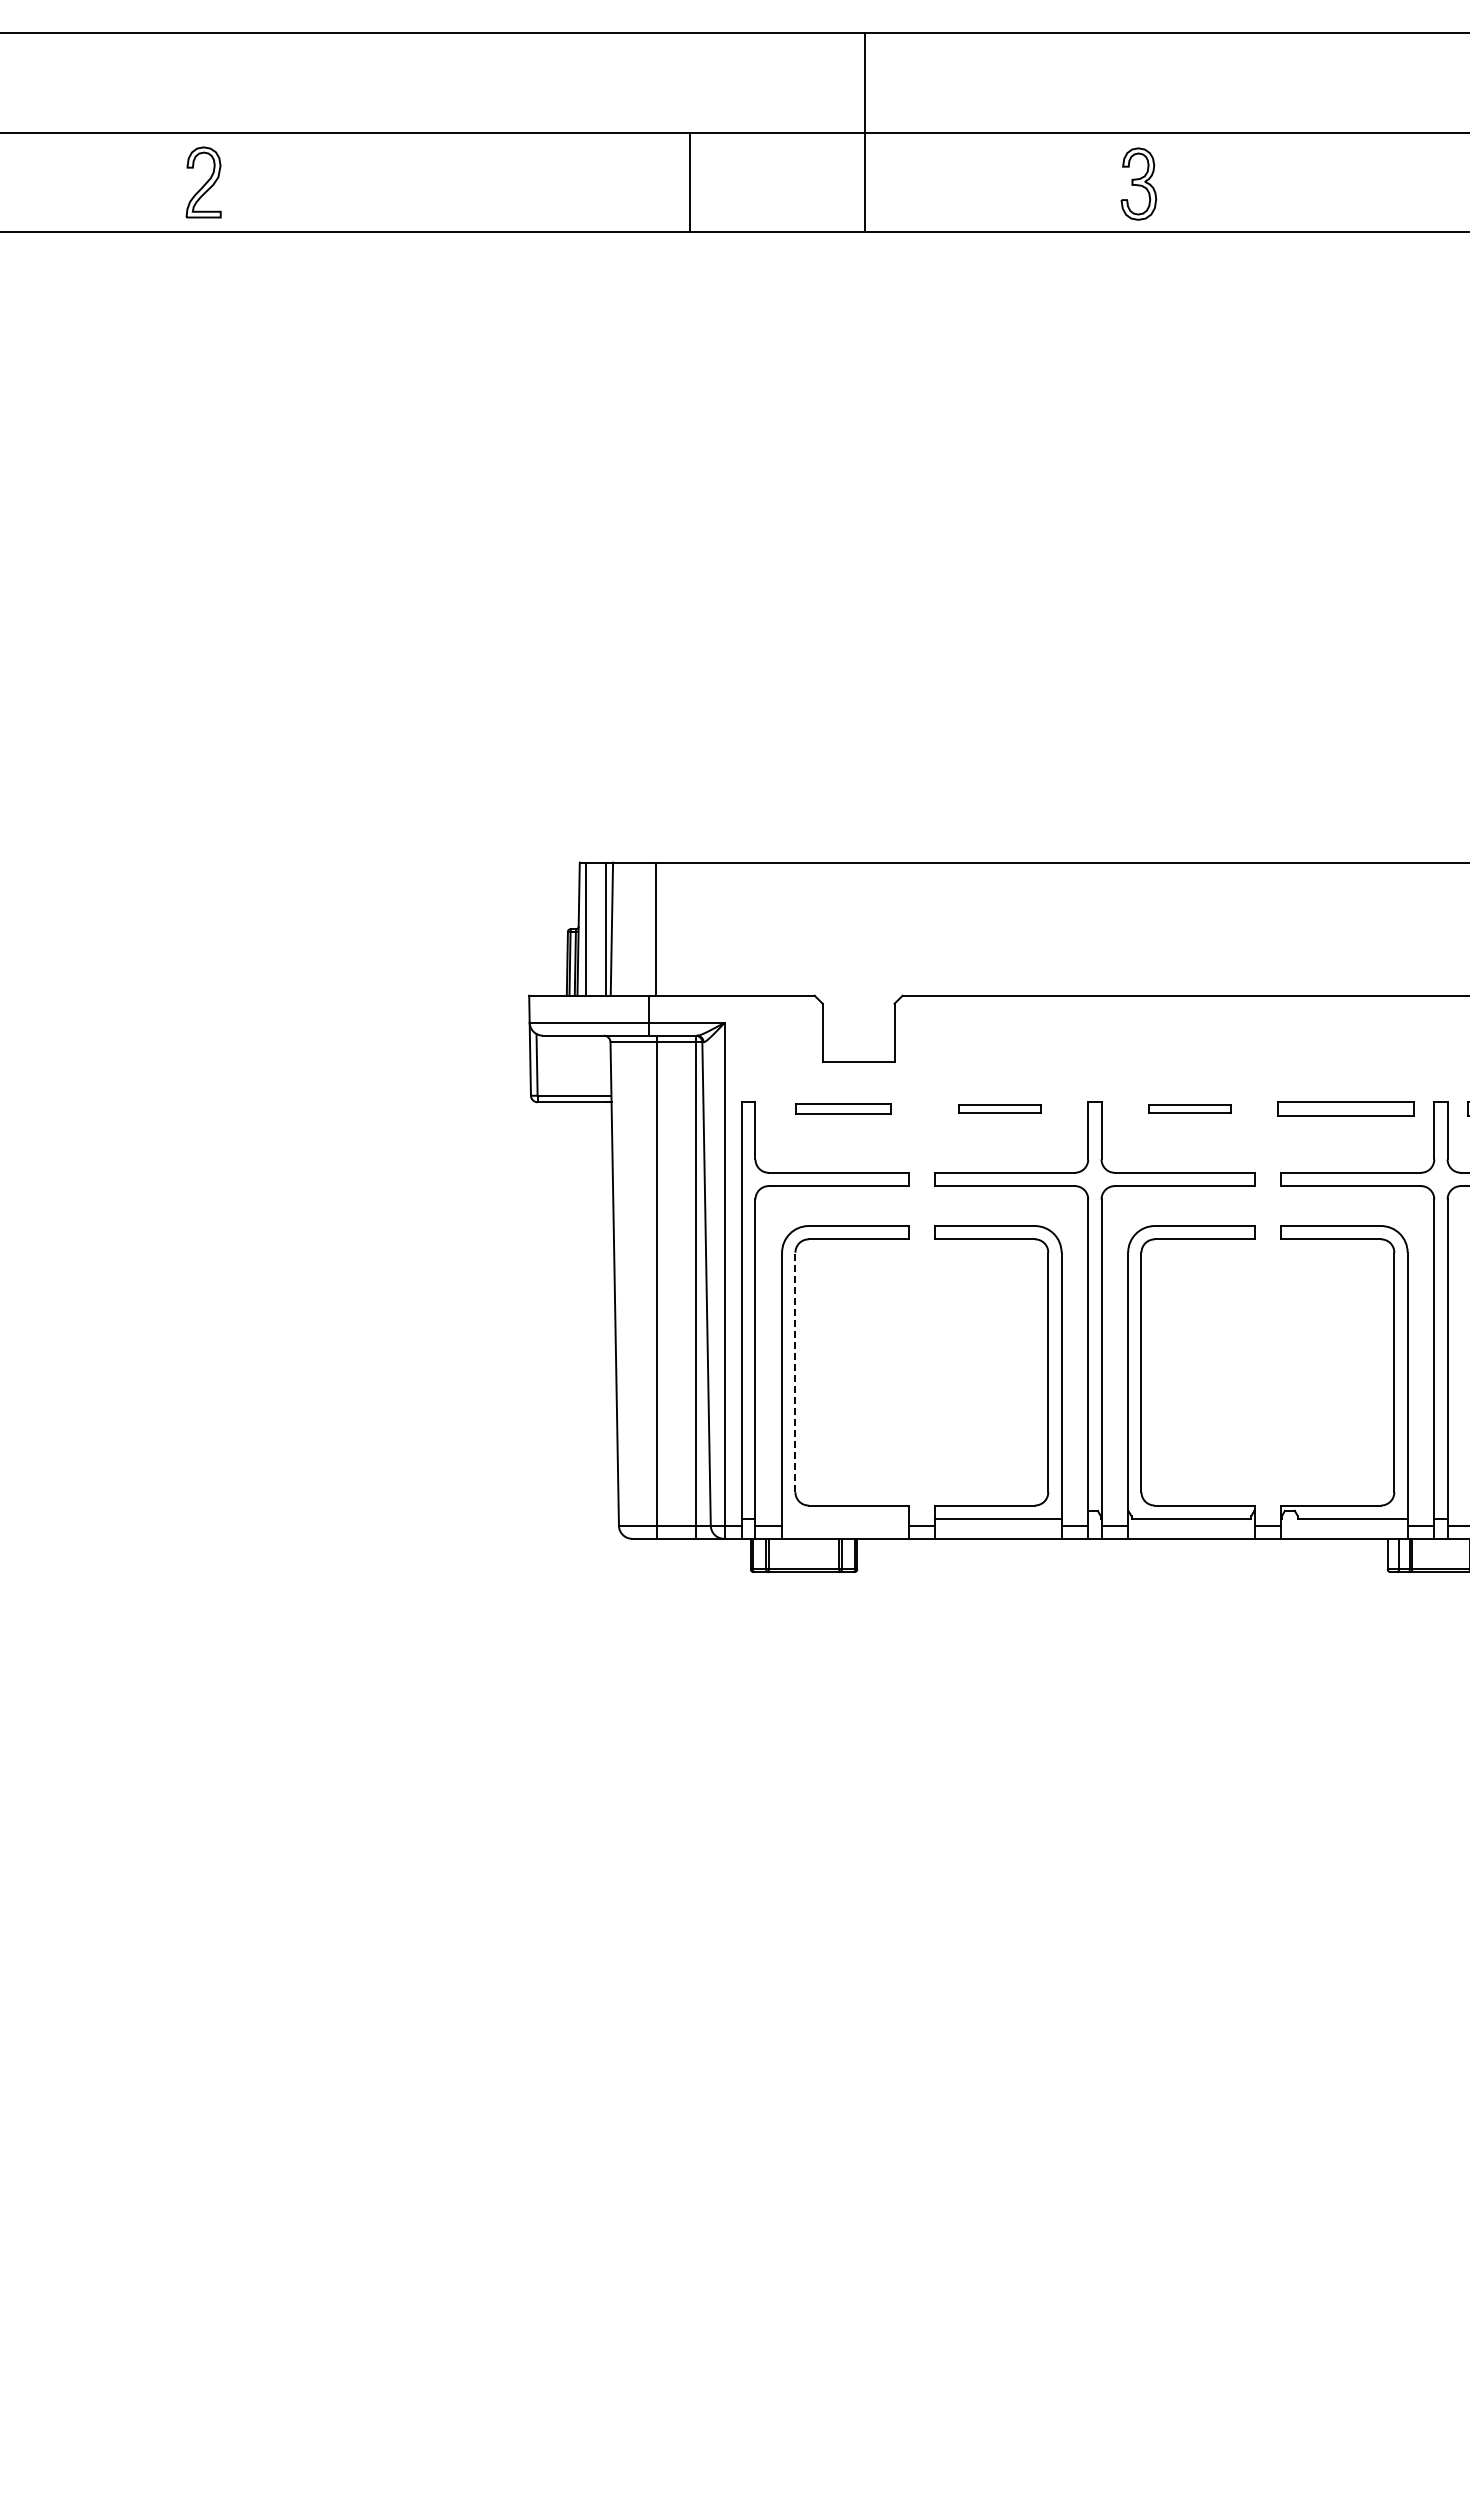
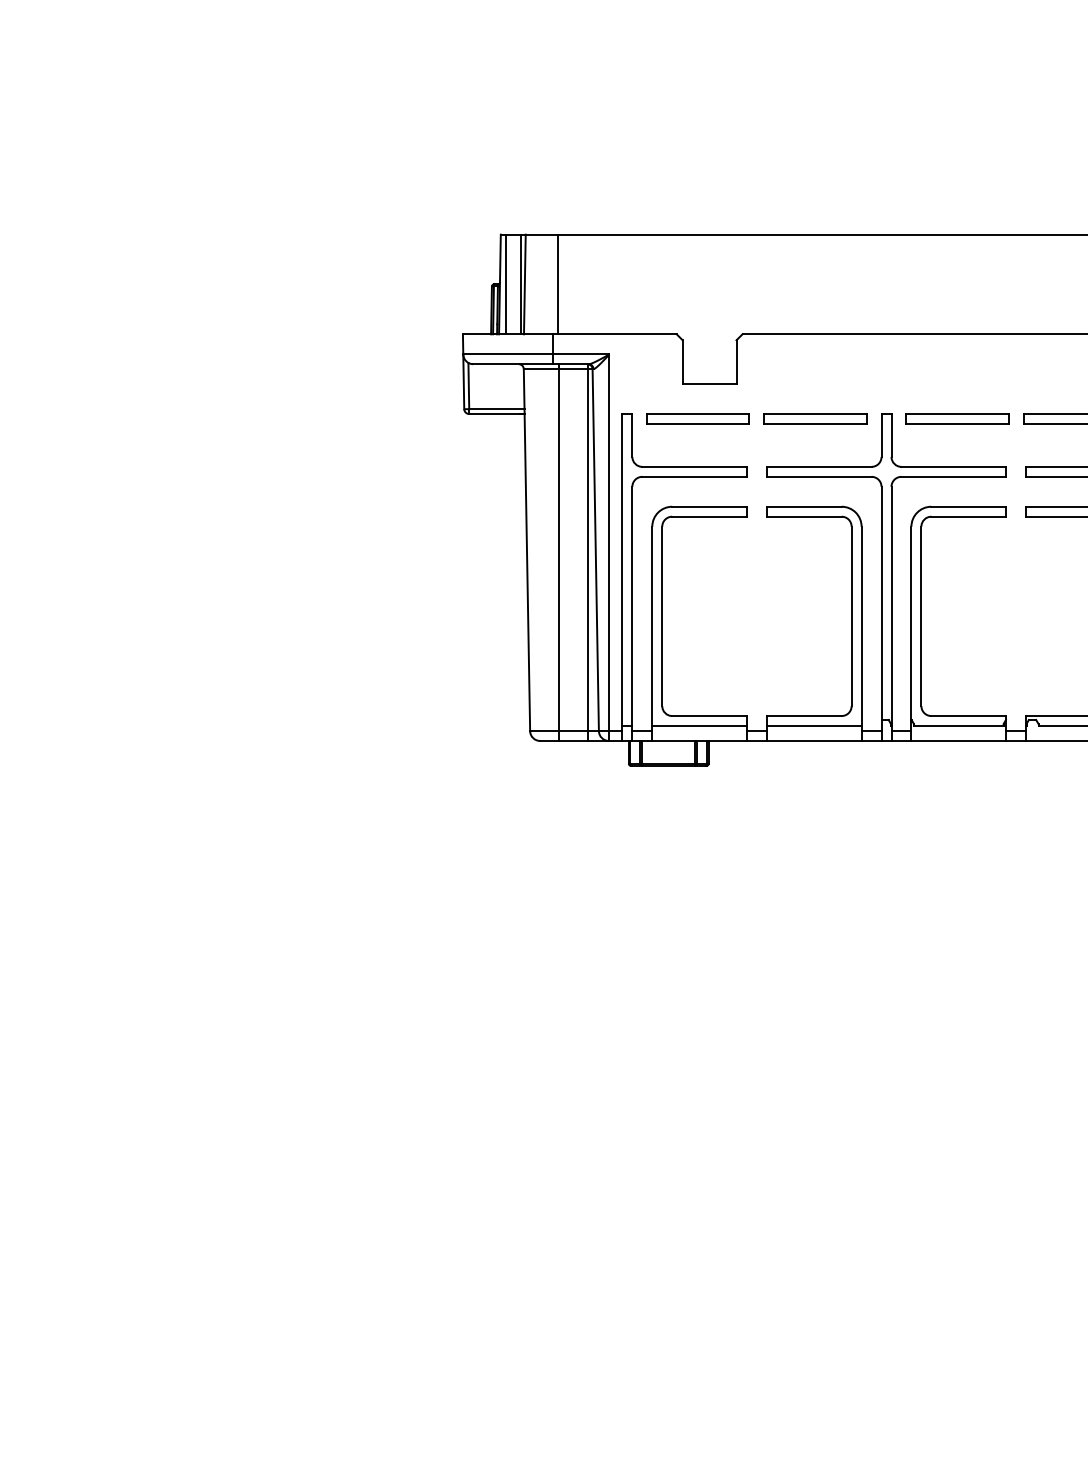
part: (843, 1108) -> (698, 418), size x1.43
part: (999, 1108) -> (815, 418), size x1.67
part: (1189, 1108) -> (957, 418), size x1.67
line: (795, 1372) -> (662, 616), dashed -> solid
line: (845, 1518) -> (699, 725), added

